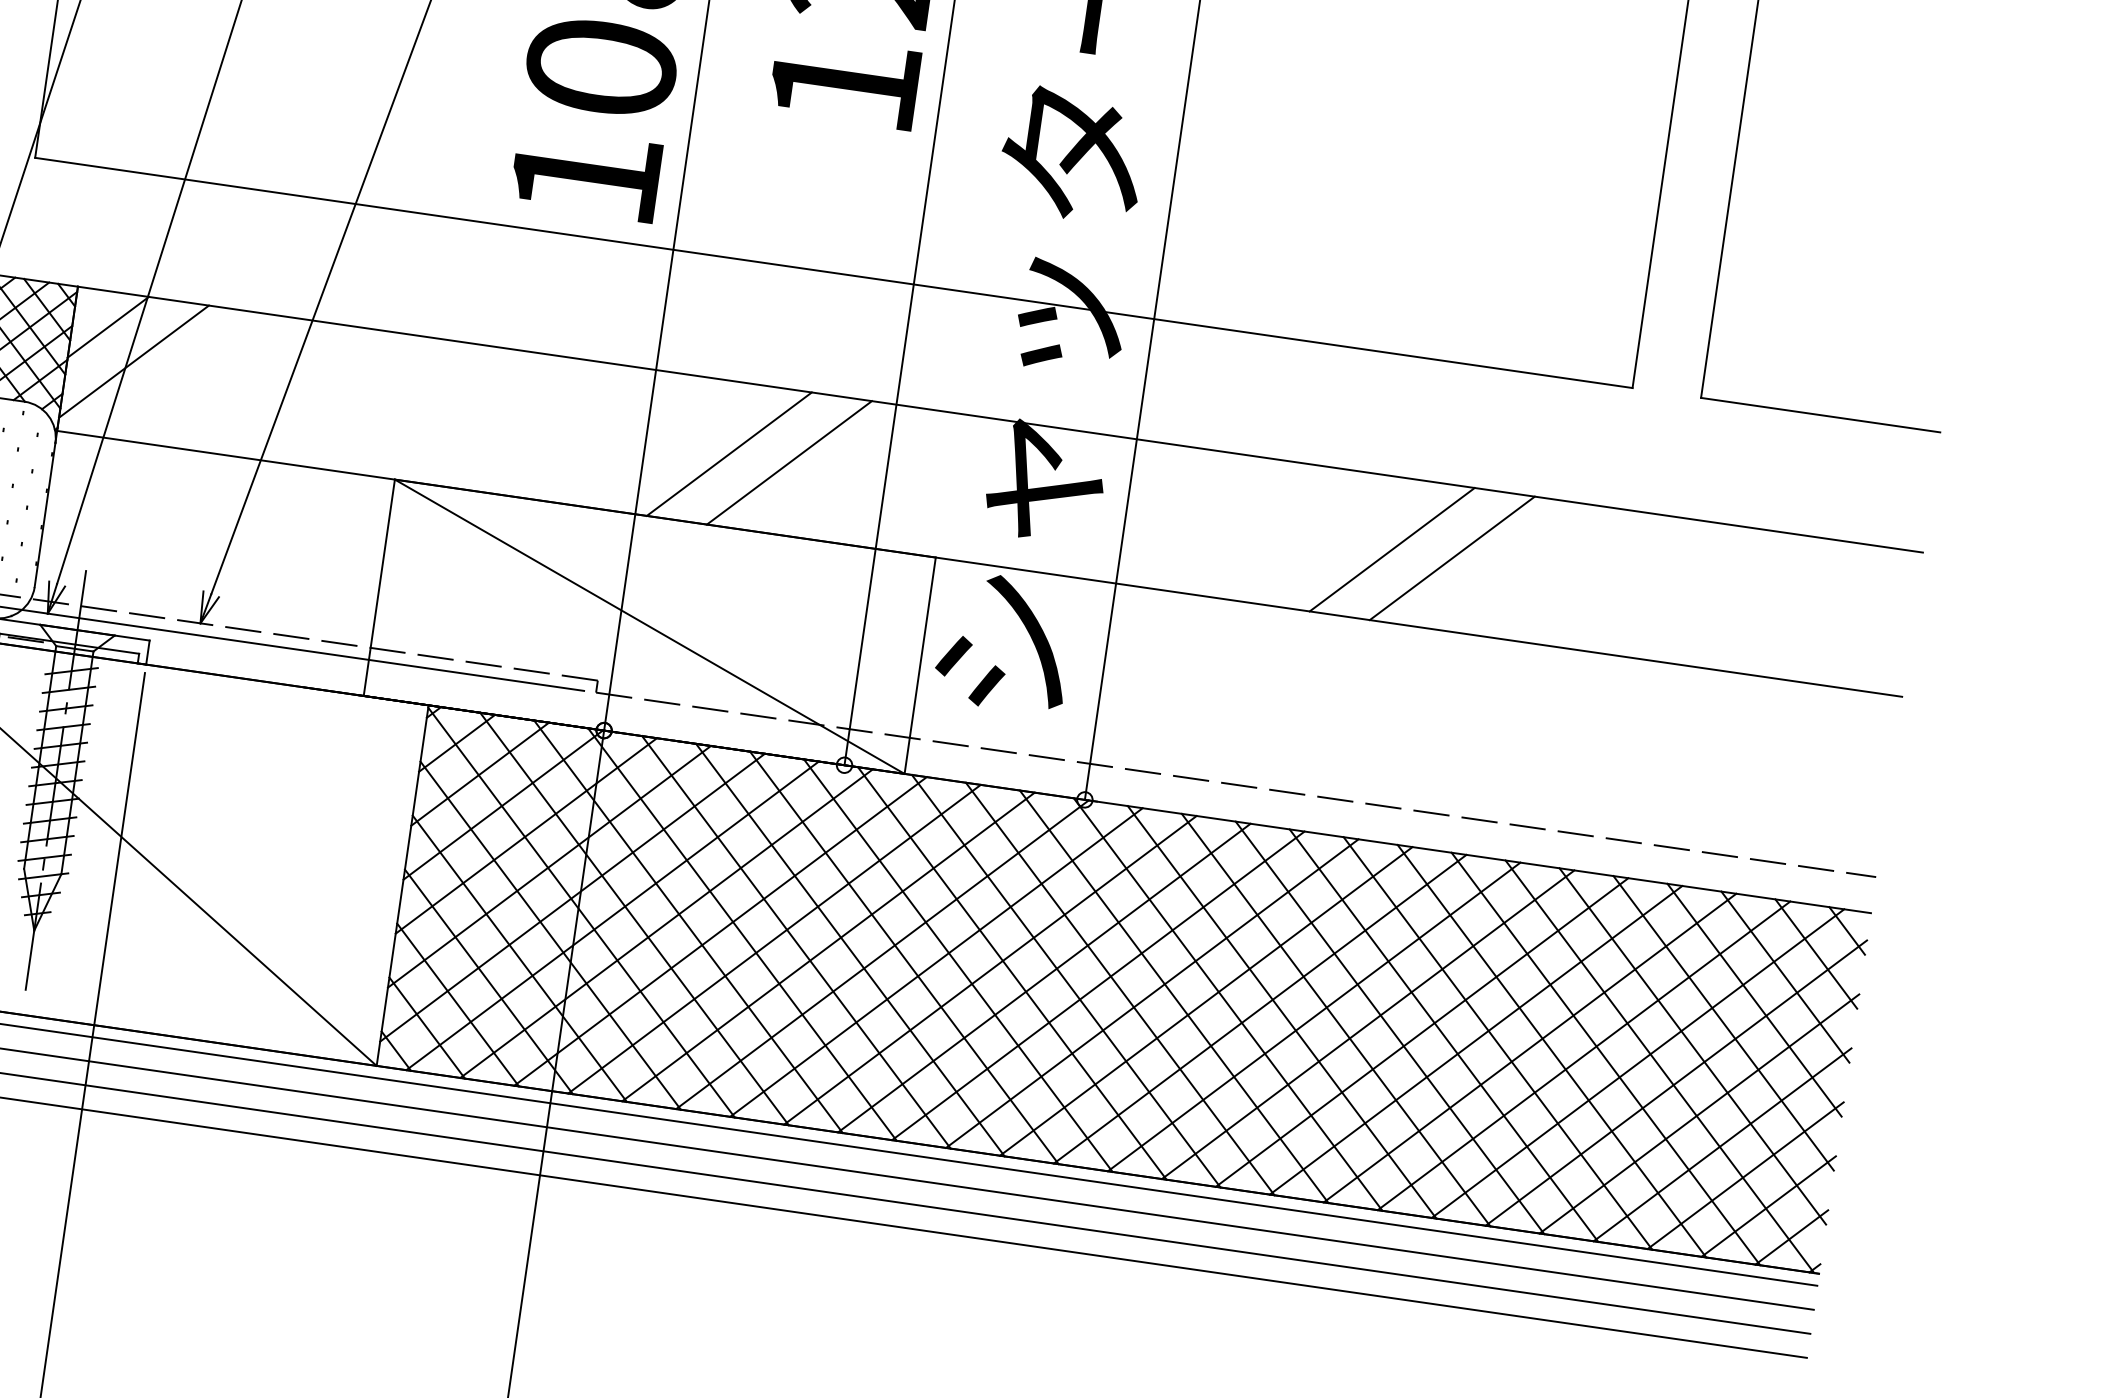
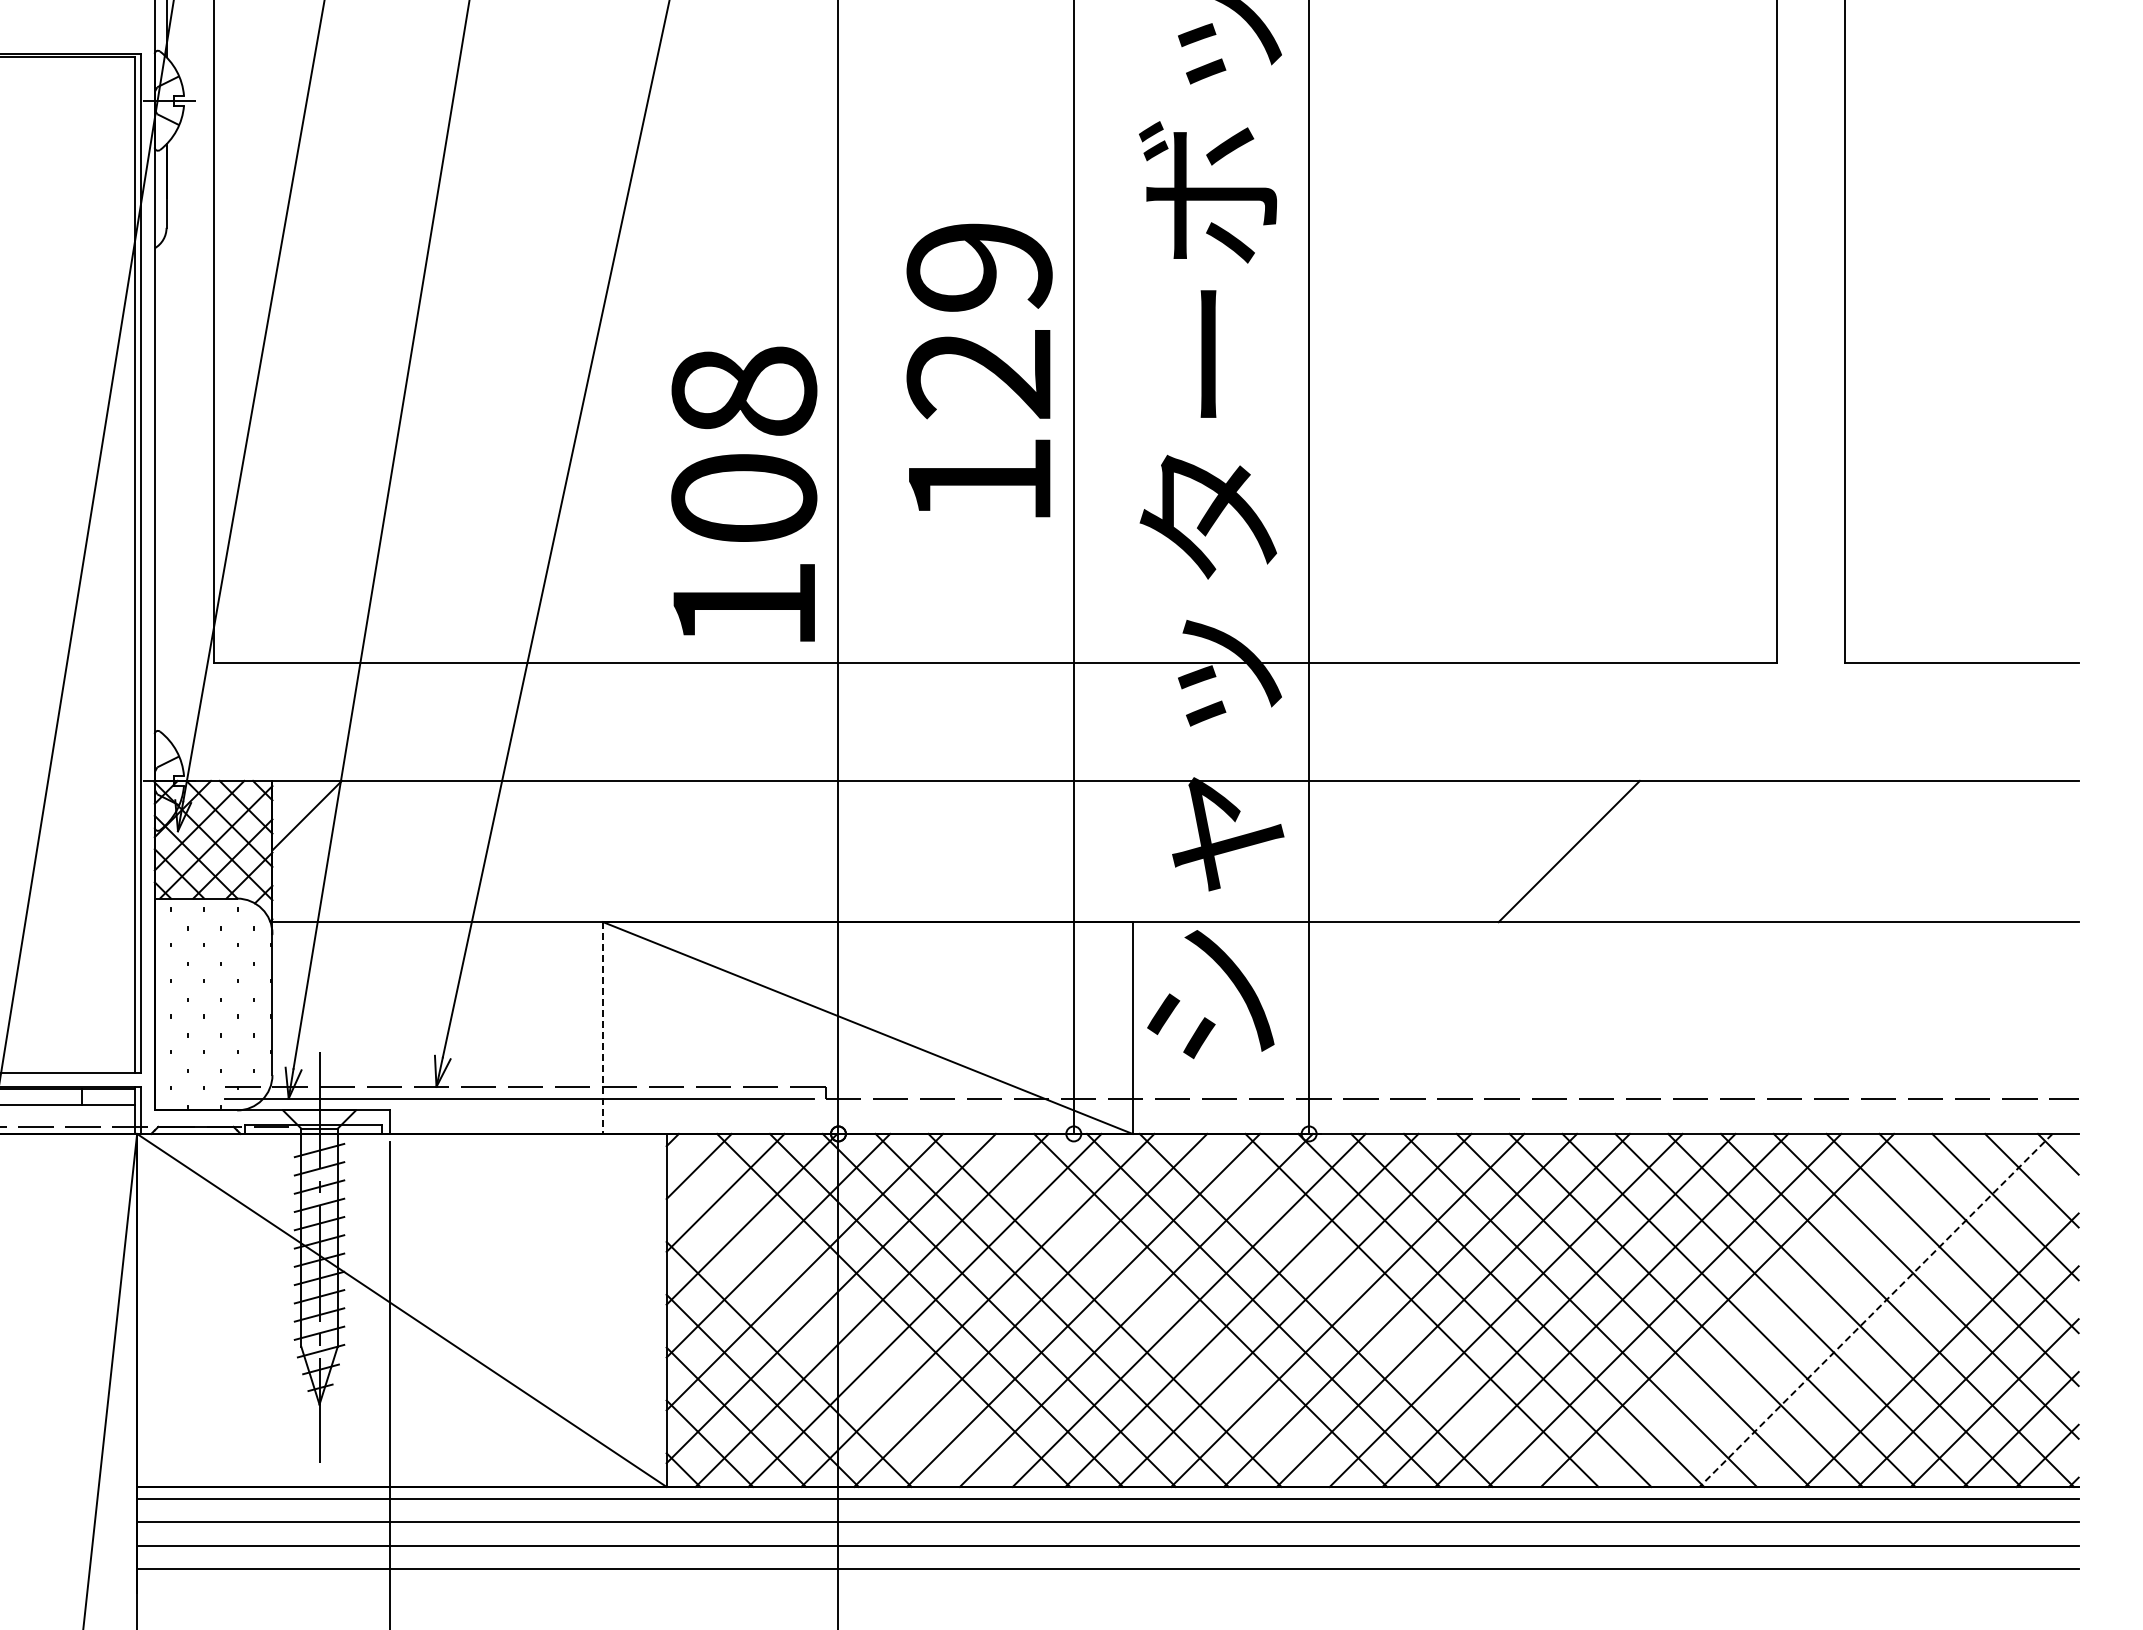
line: (134, 361) -> (336, 844), removed
line: (728, 454) -> (919, 851), removed
line: (788, 462) -> (978, 851), removed
line: (1451, 558) -> (1627, 851), removed
line: (379, 588) -> (603, 1028), solid -> dashed
line: (581, 912) -> (841, 1311), removed
line: (550, 935) -> (815, 1337), removed
line: (904, 956) -> (1157, 1309), removed
line: (1119, 987) -> (1368, 1309), removed
line: (1529, 1046) -> (1769, 1309), removed
line: (1583, 1054) -> (1822, 1309), removed
line: (1638, 1063) -> (1876, 1310), solid -> dashed
line: (1676, 1082) -> (1915, 1323), removed

